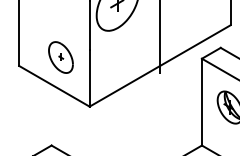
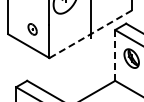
part: (60, 57) -> (32, 29), size x0.6
line: (159, 66) -> (90, 34), solid -> dashed
line: (202, 102) -> (115, 55), solid -> dashed

